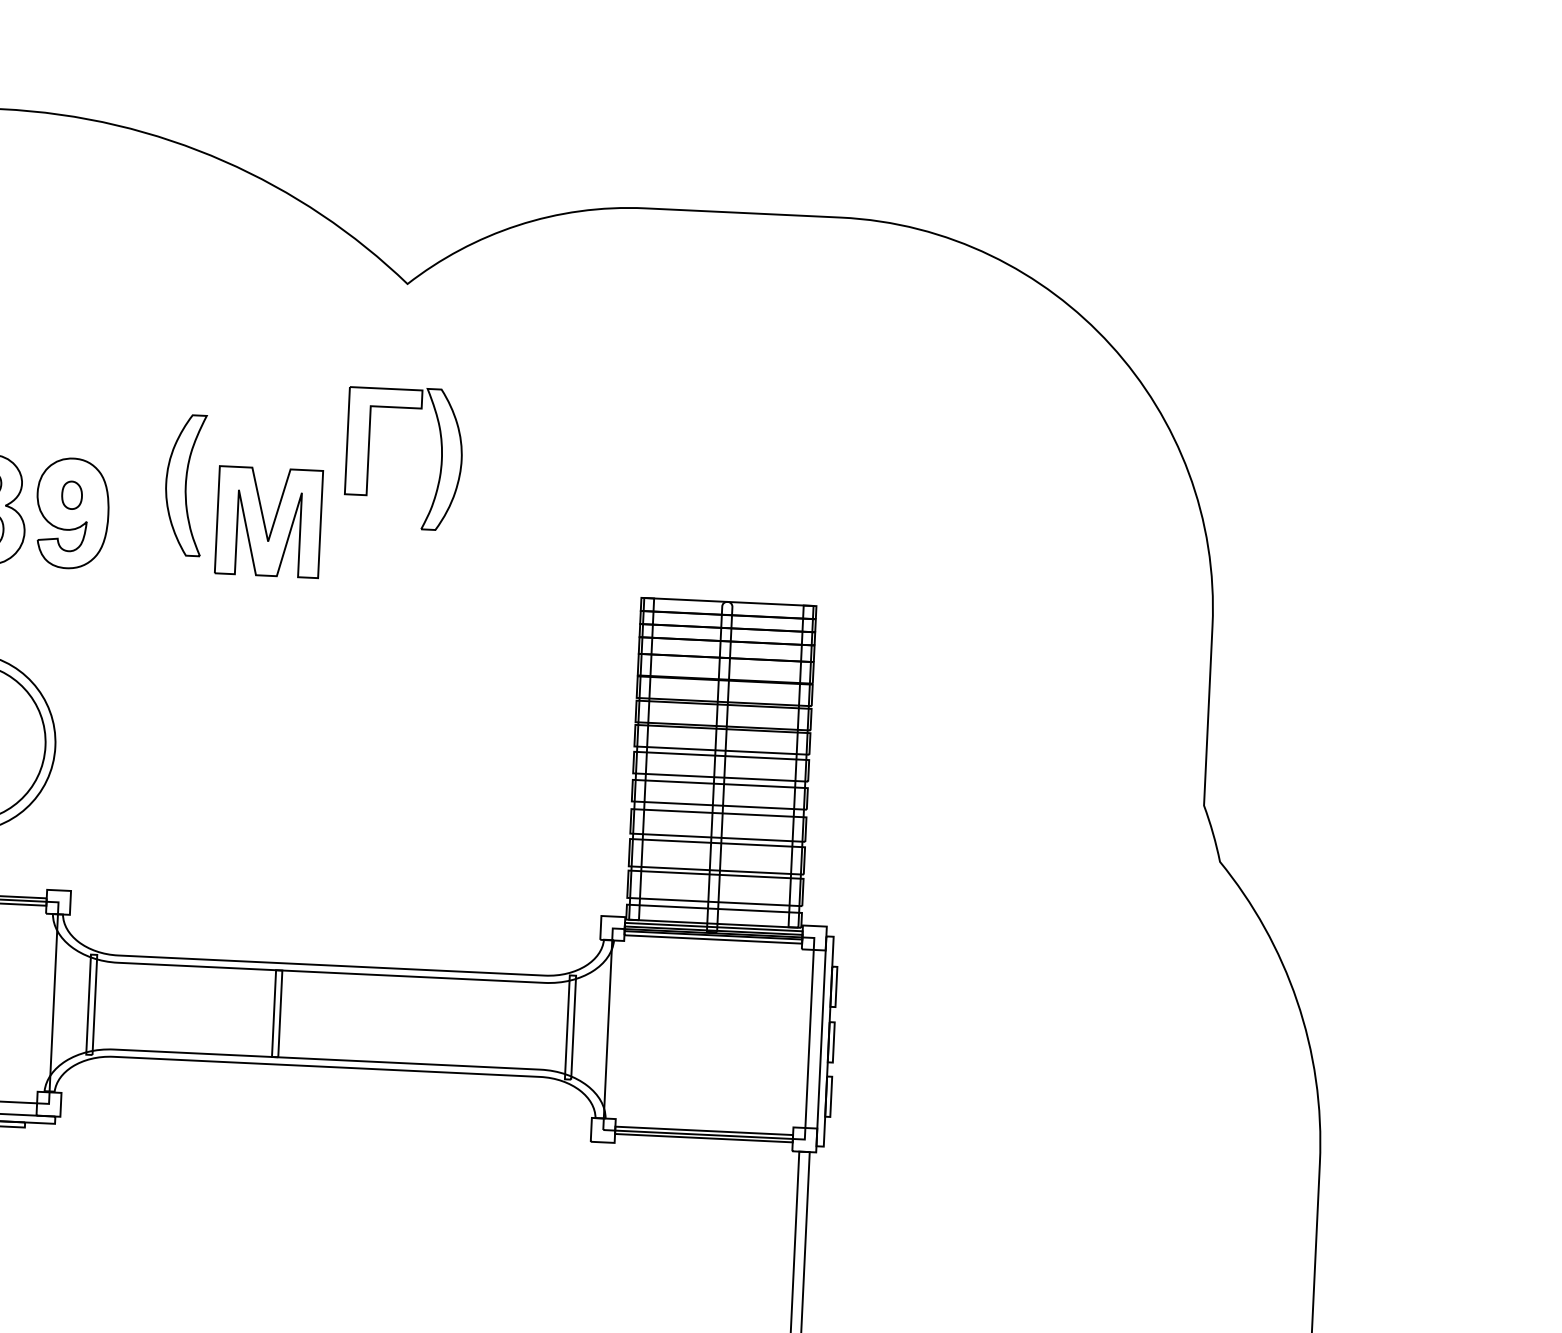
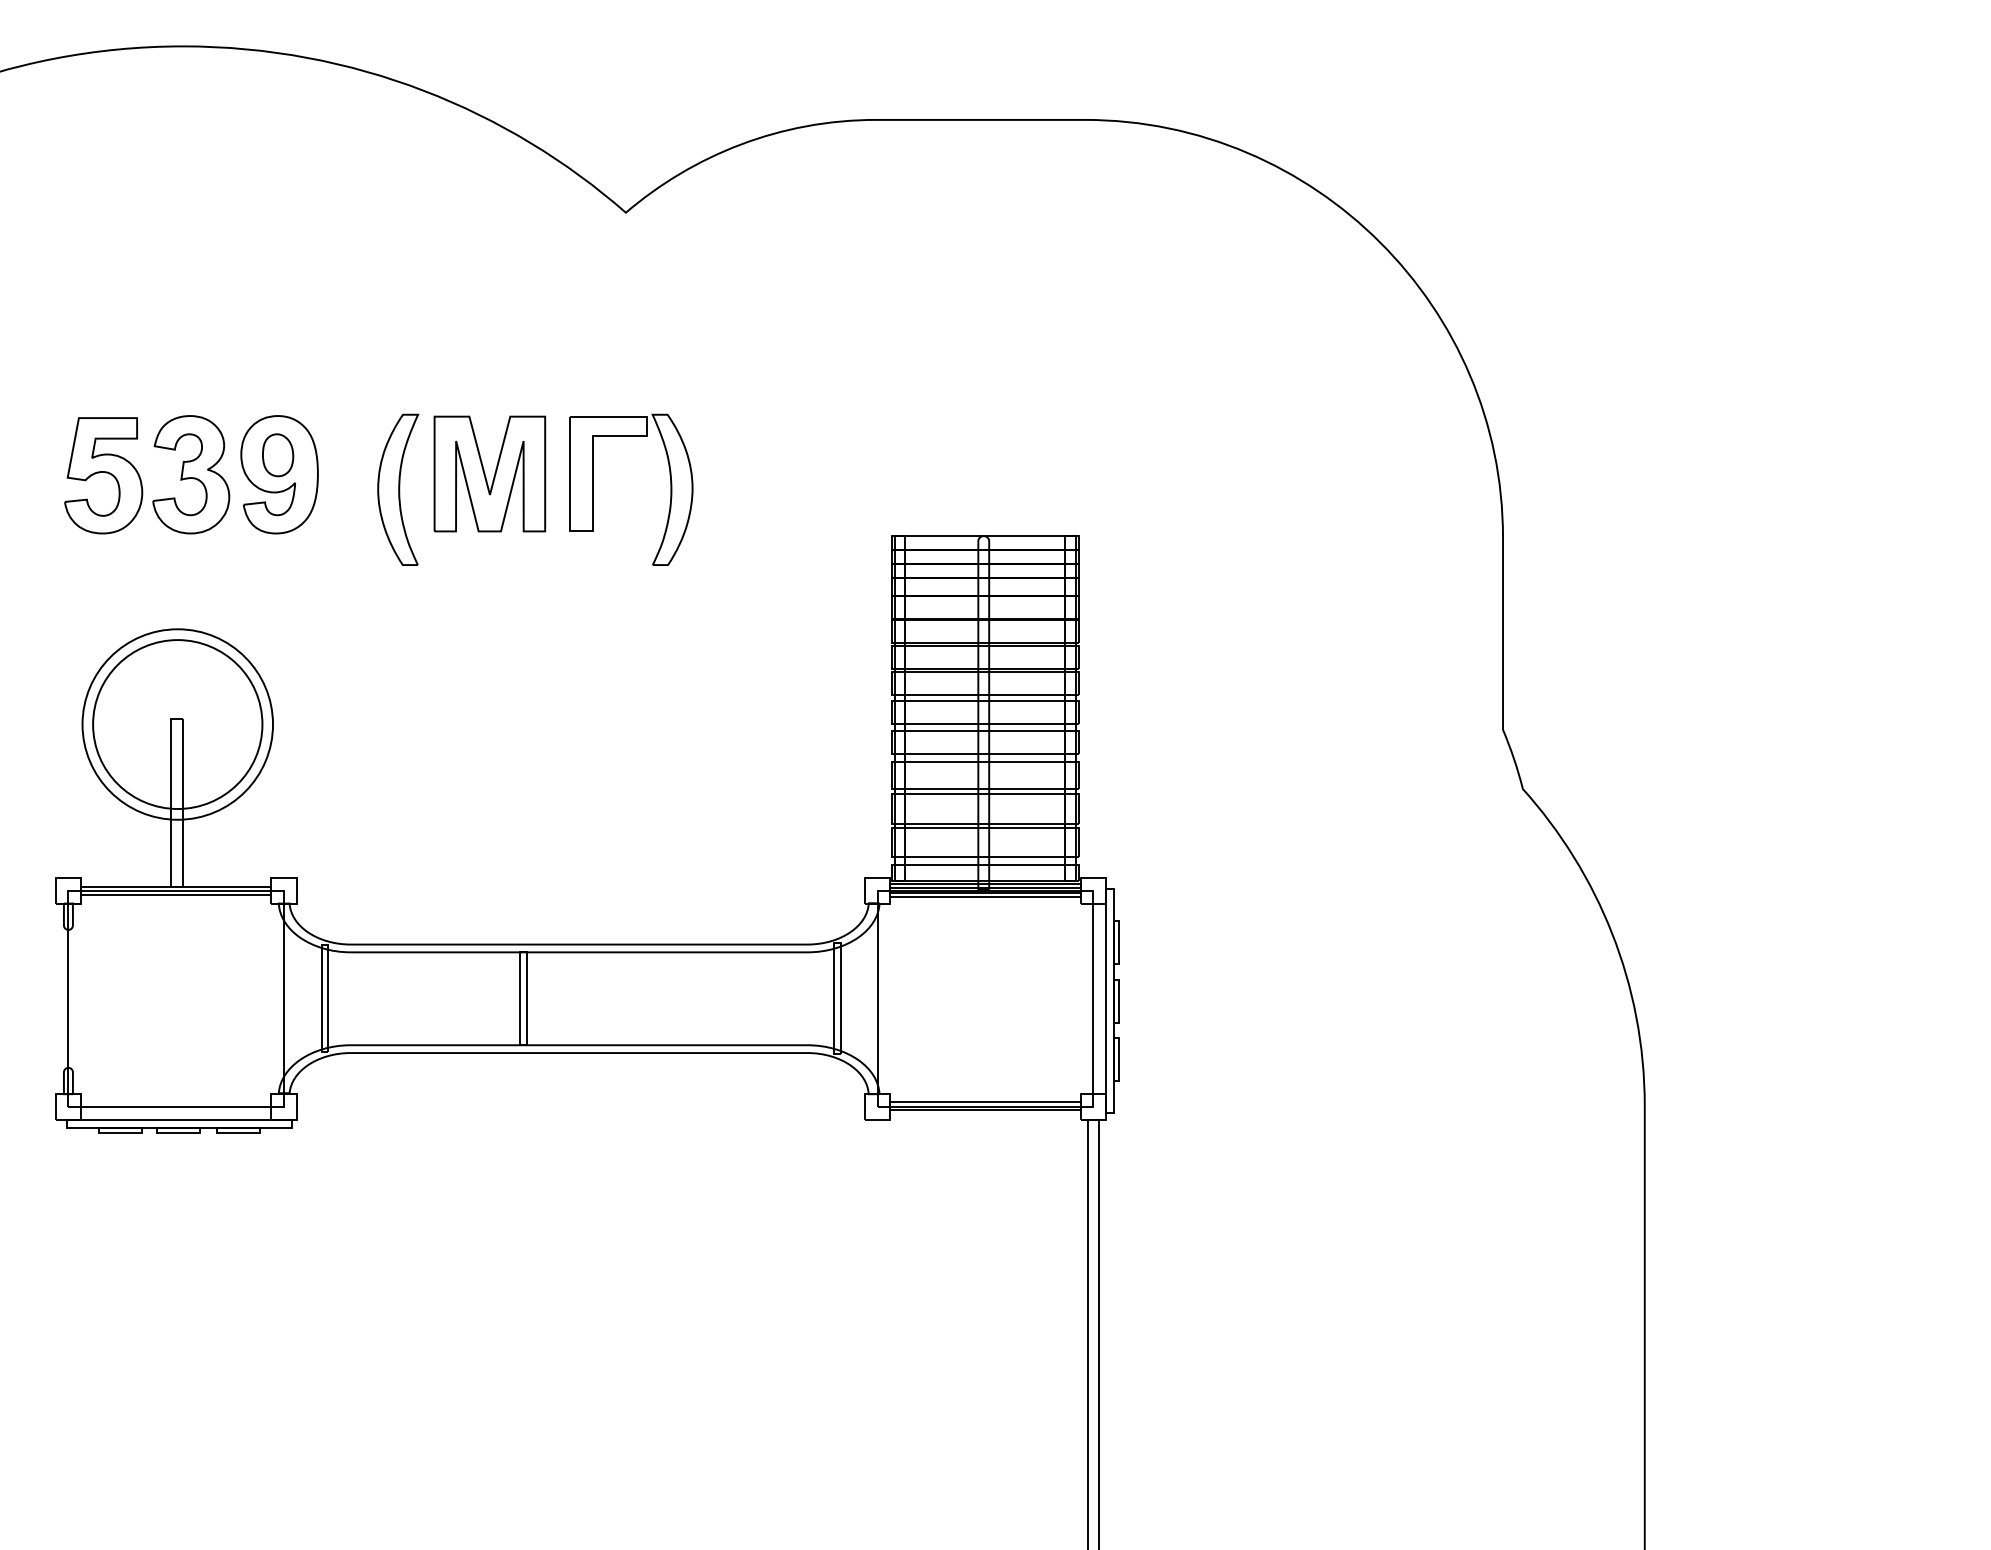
part: (369, 456) -> (593, 489), moved
part: (185, 484) -> (398, 489), moved
part: (72, 495) -> (278, 455), size x1.43

